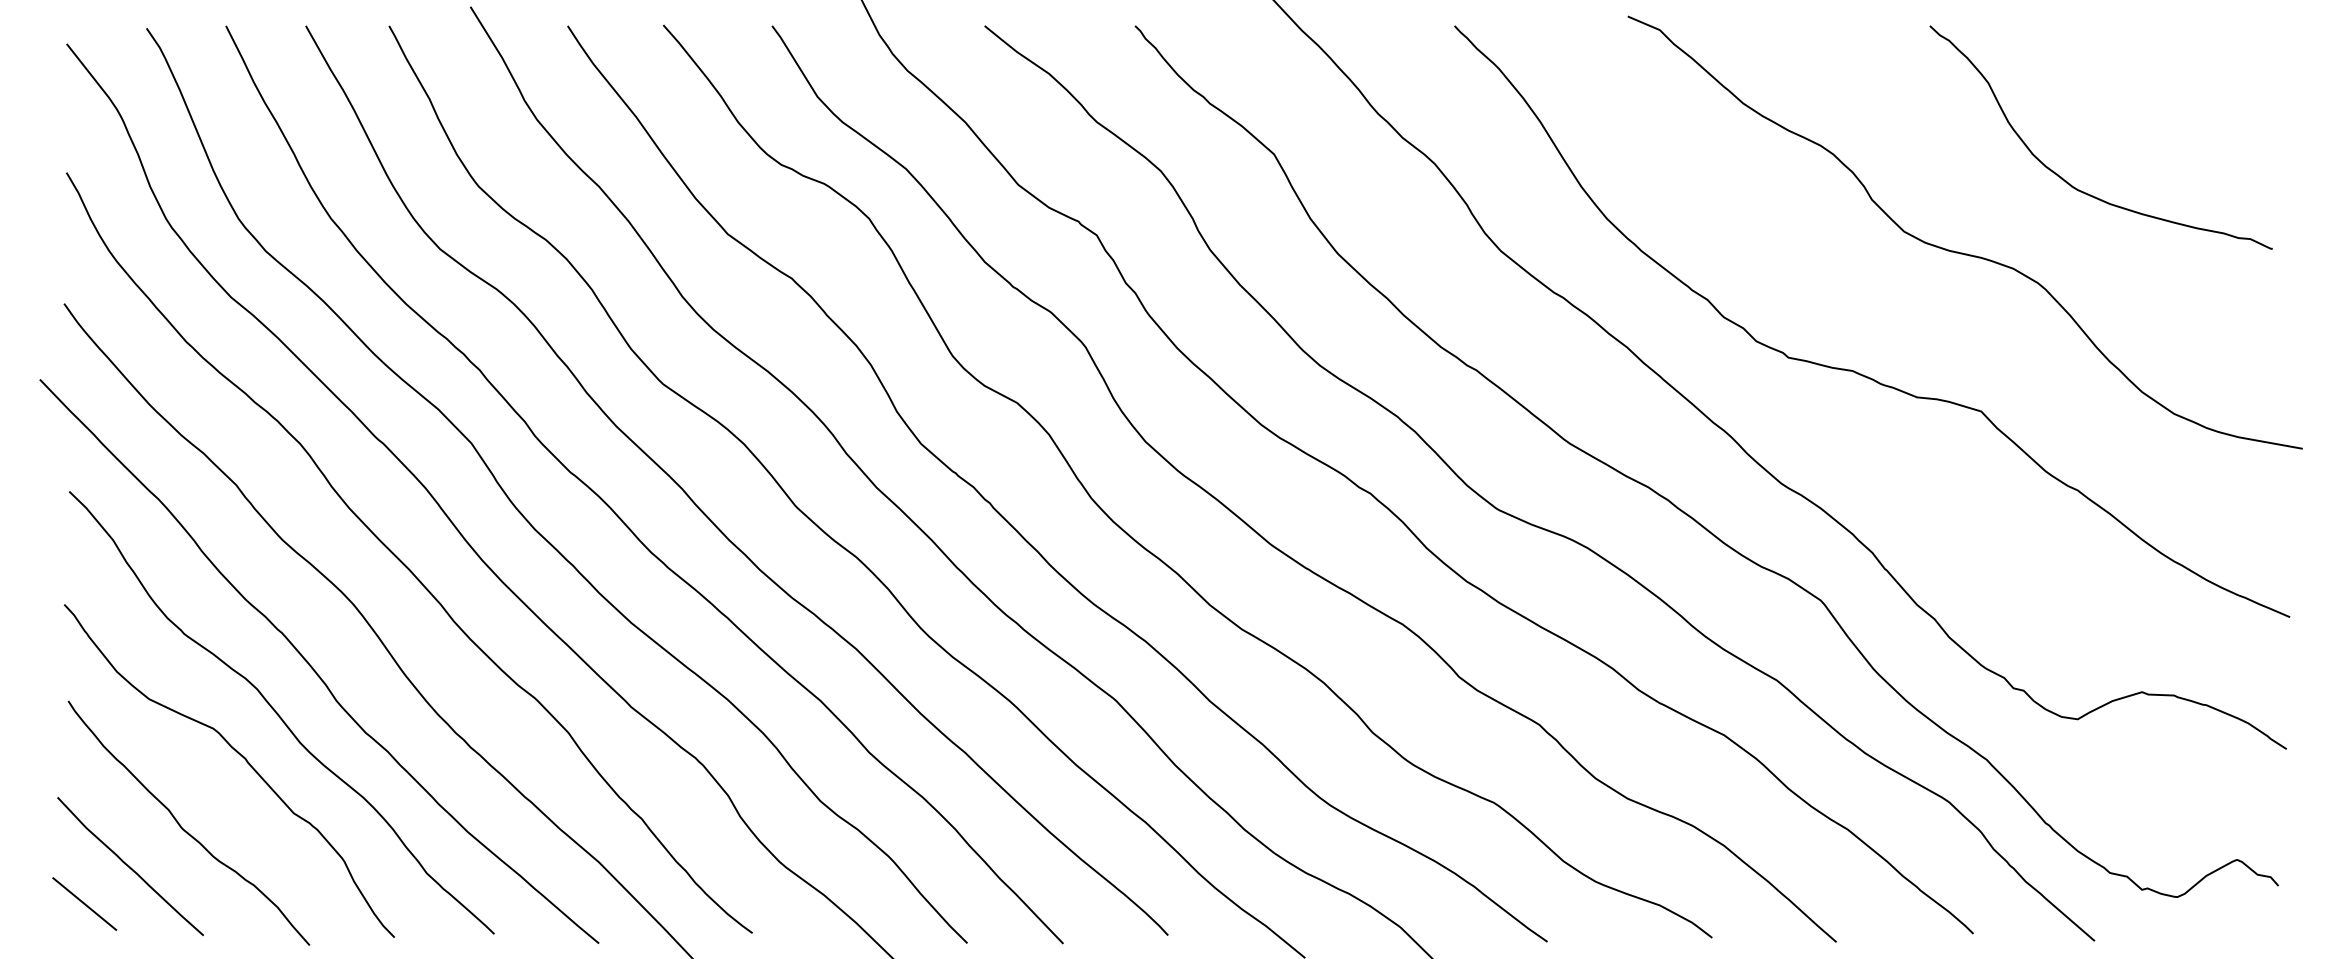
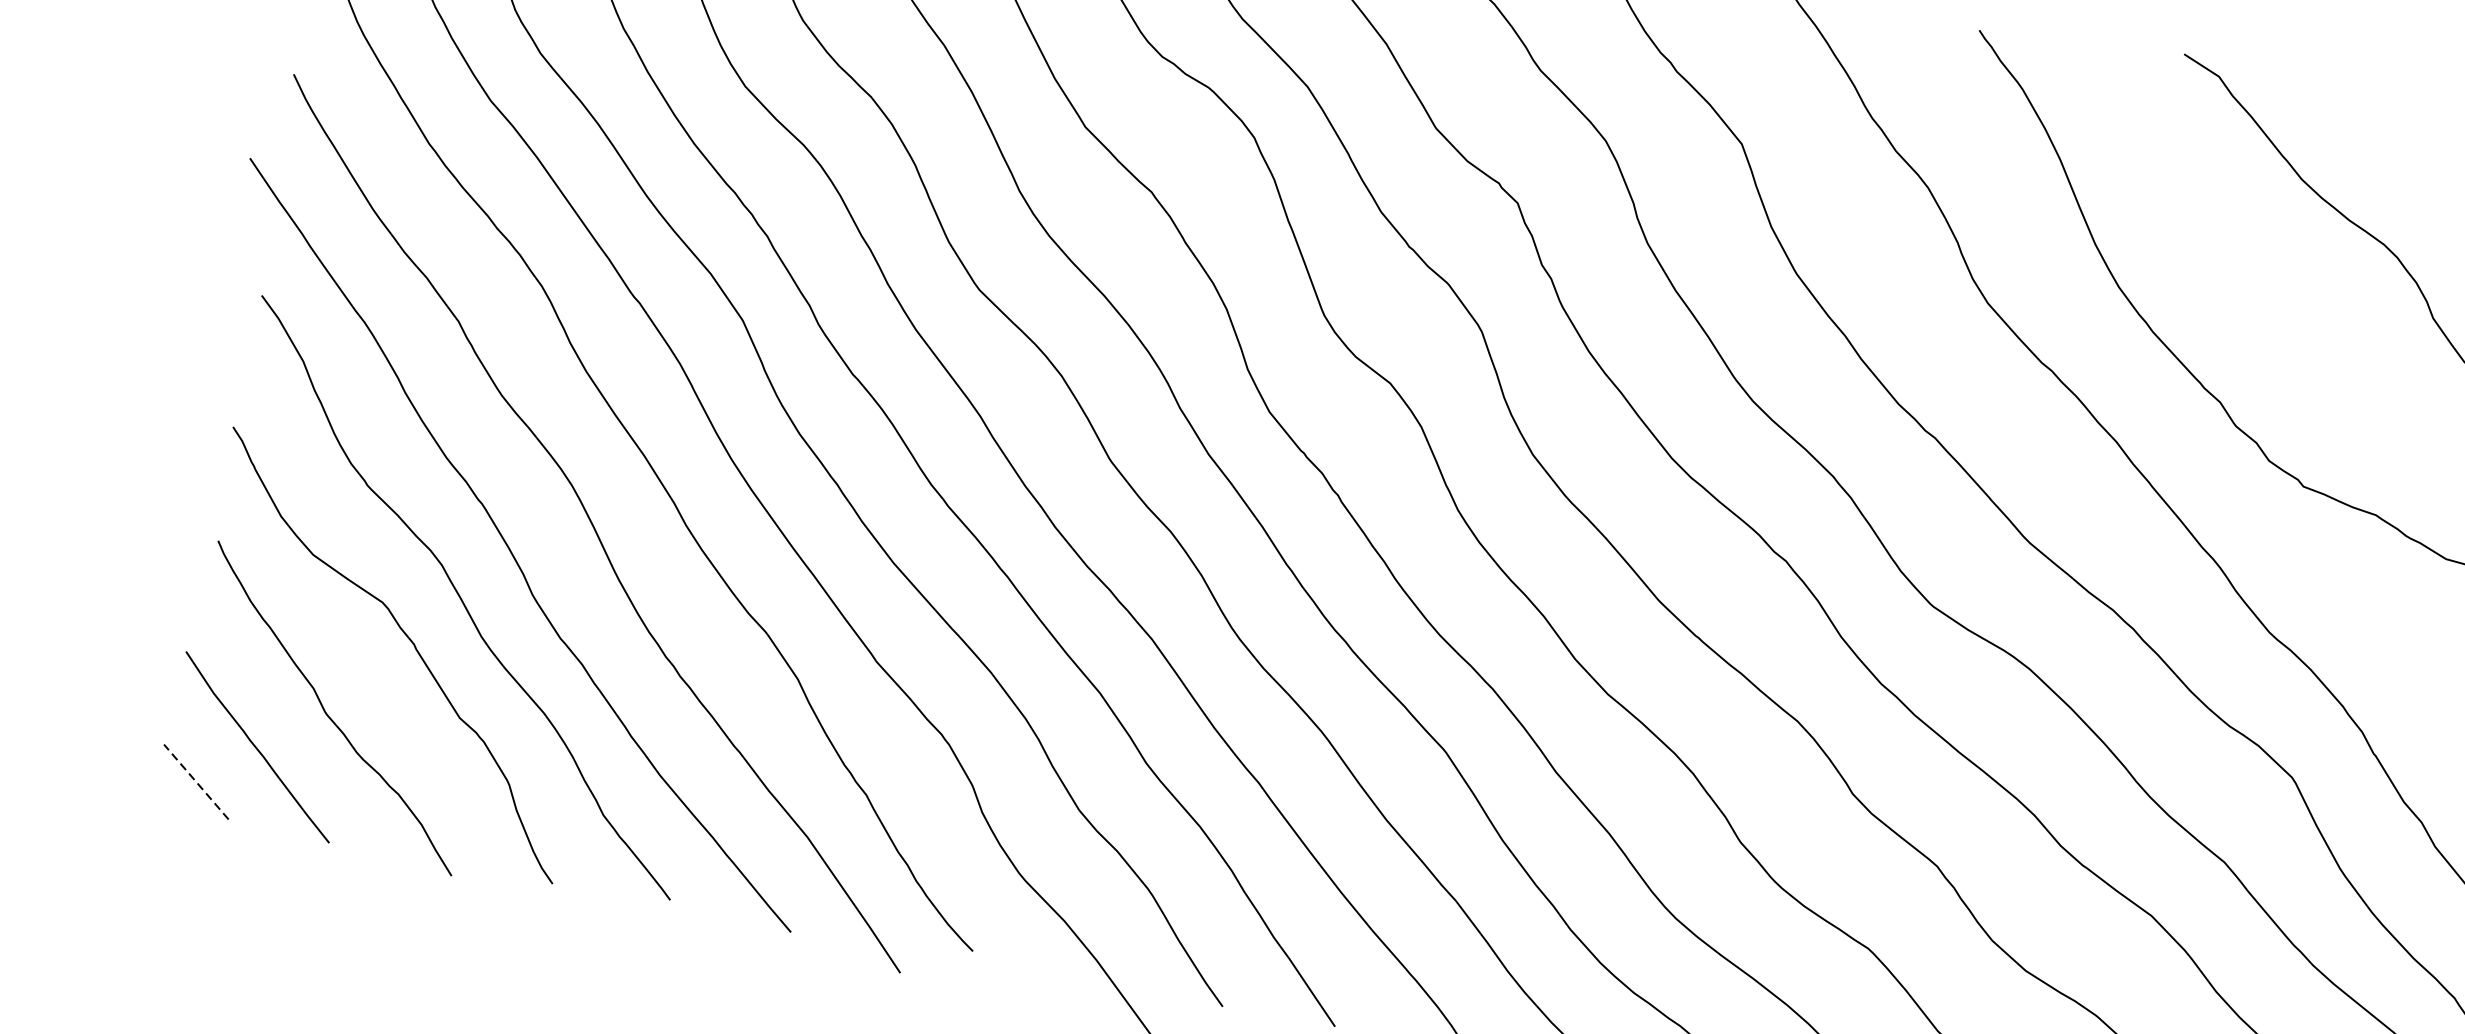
line: (84, 904) -> (195, 782), solid -> dashed

